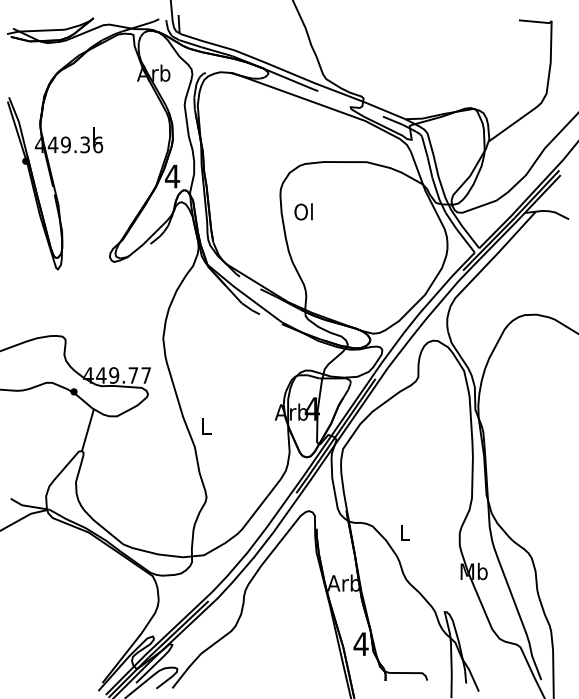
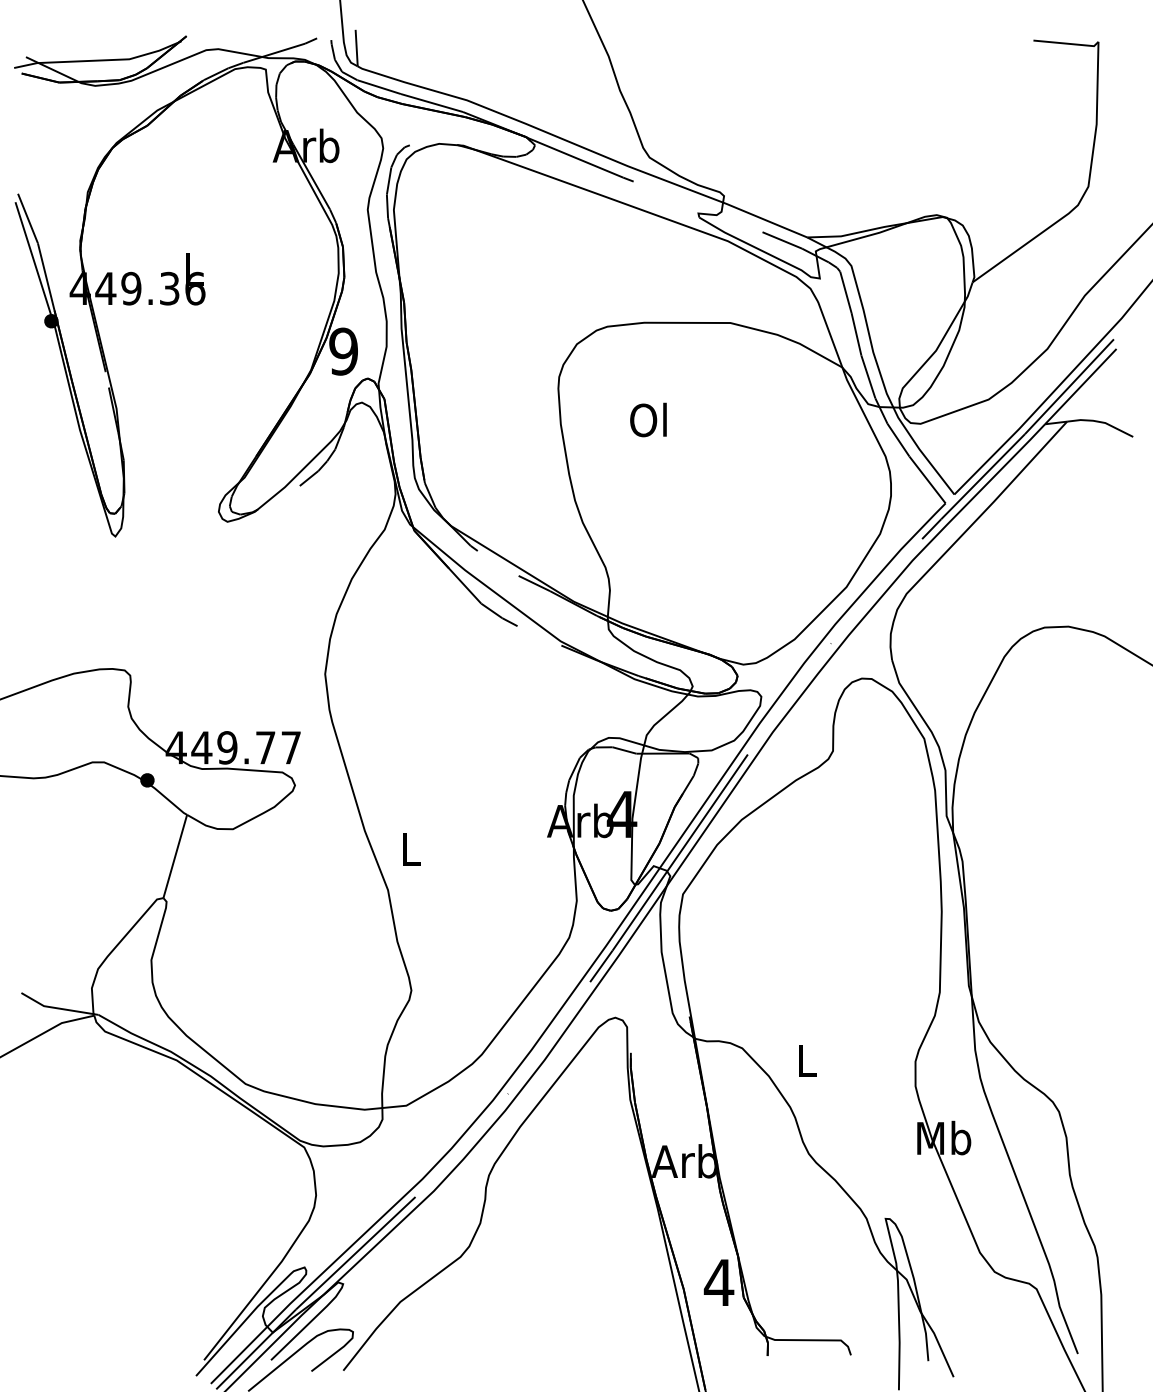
text: (172, 176) -> (343, 351), 4 -> 9
text: (303, 211) -> (648, 419), moved

